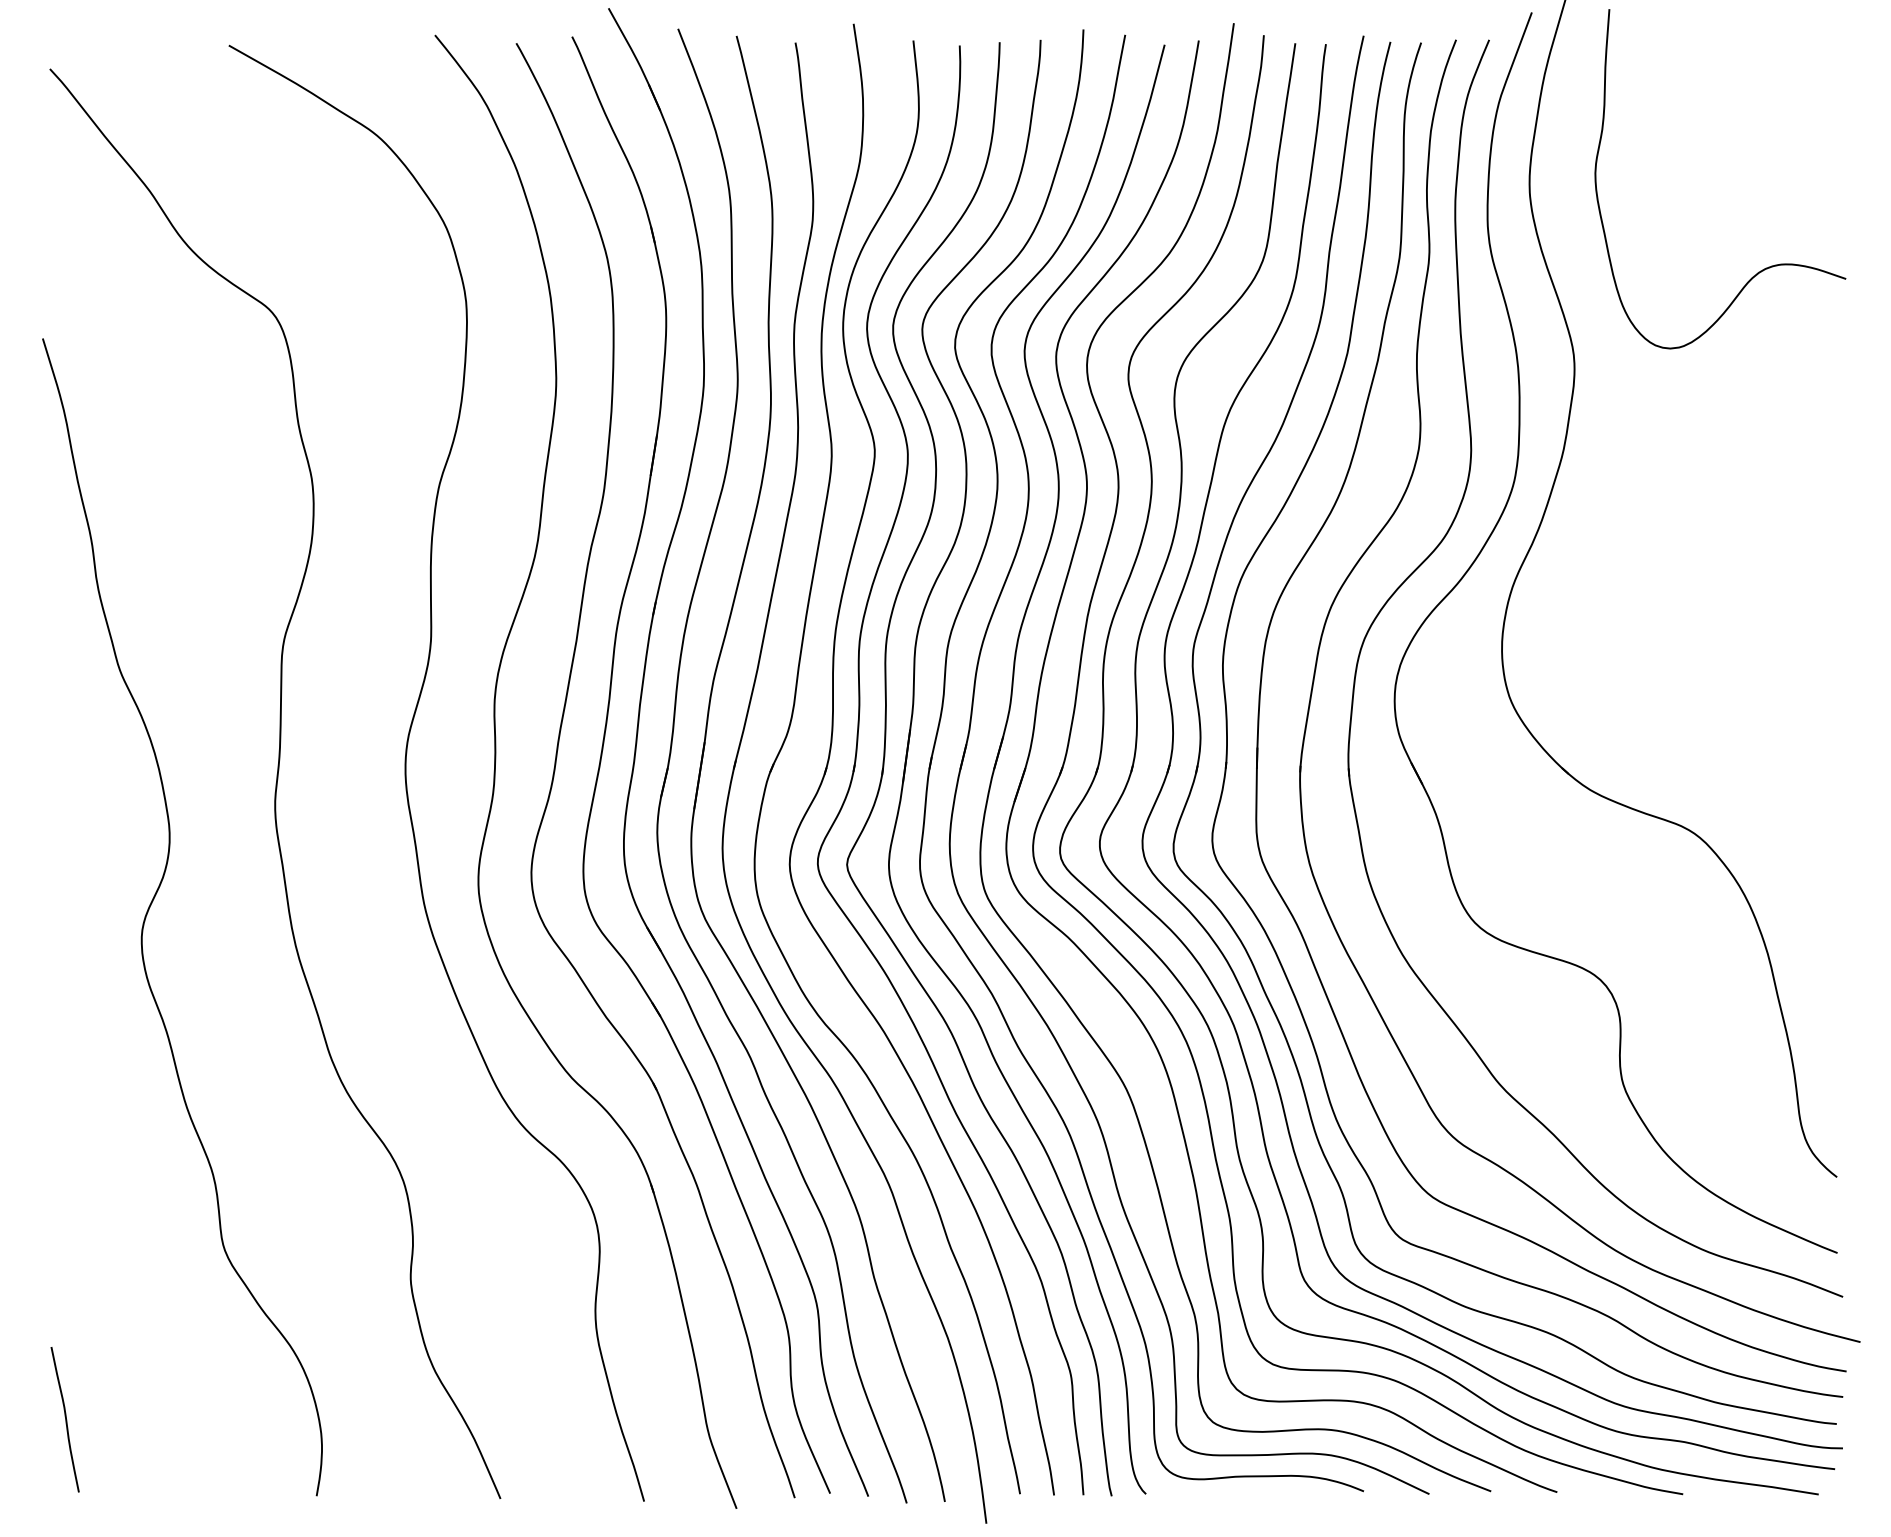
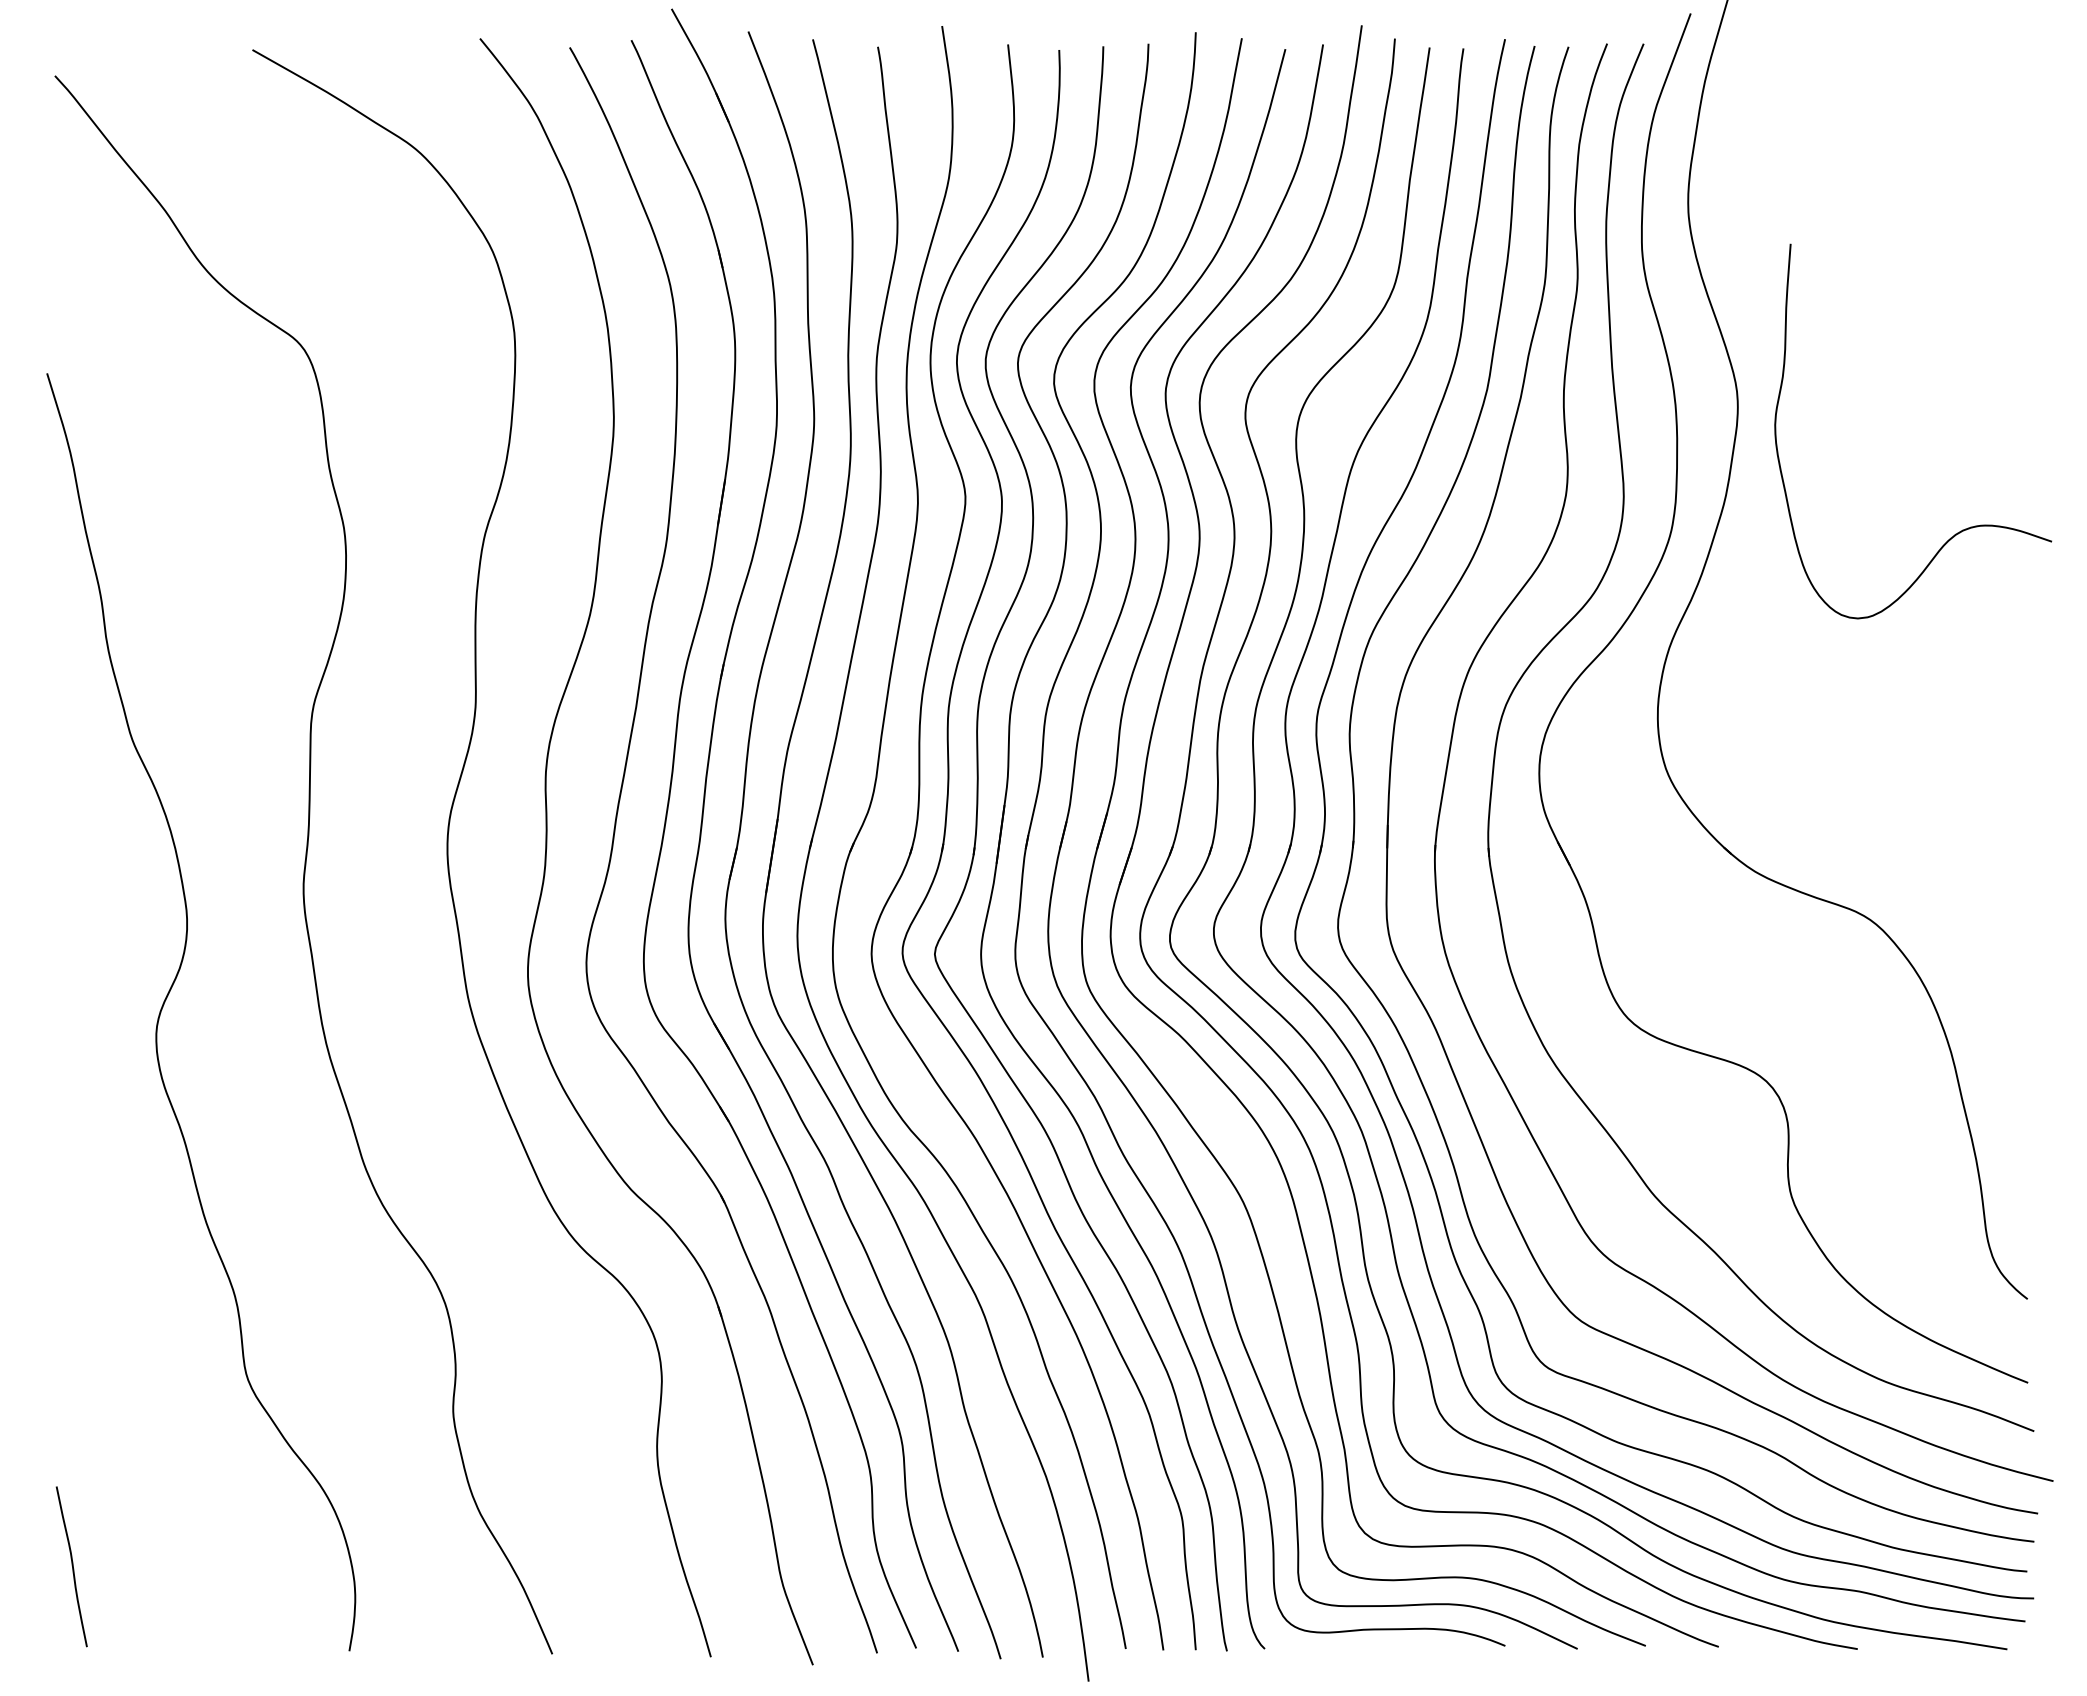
curve: (1764, 268) -> (1961, 530), moved

